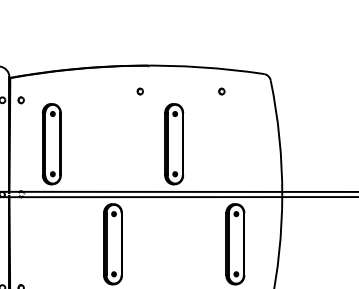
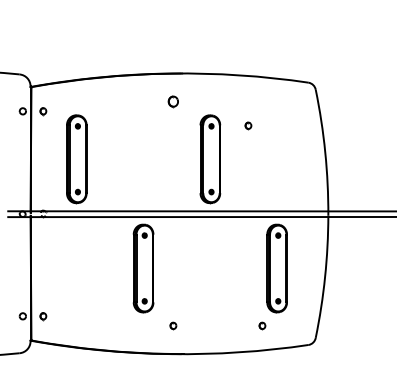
part: (140, 91) -> (173, 101), size x1.6
part: (221, 91) -> (248, 125), moved

